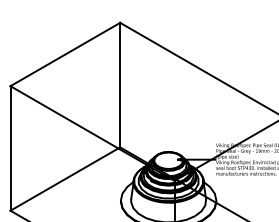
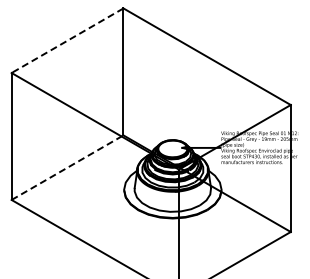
line: (65, 54) -> (67, 40), solid -> dashed
line: (65, 178) -> (67, 167), solid -> dashed

